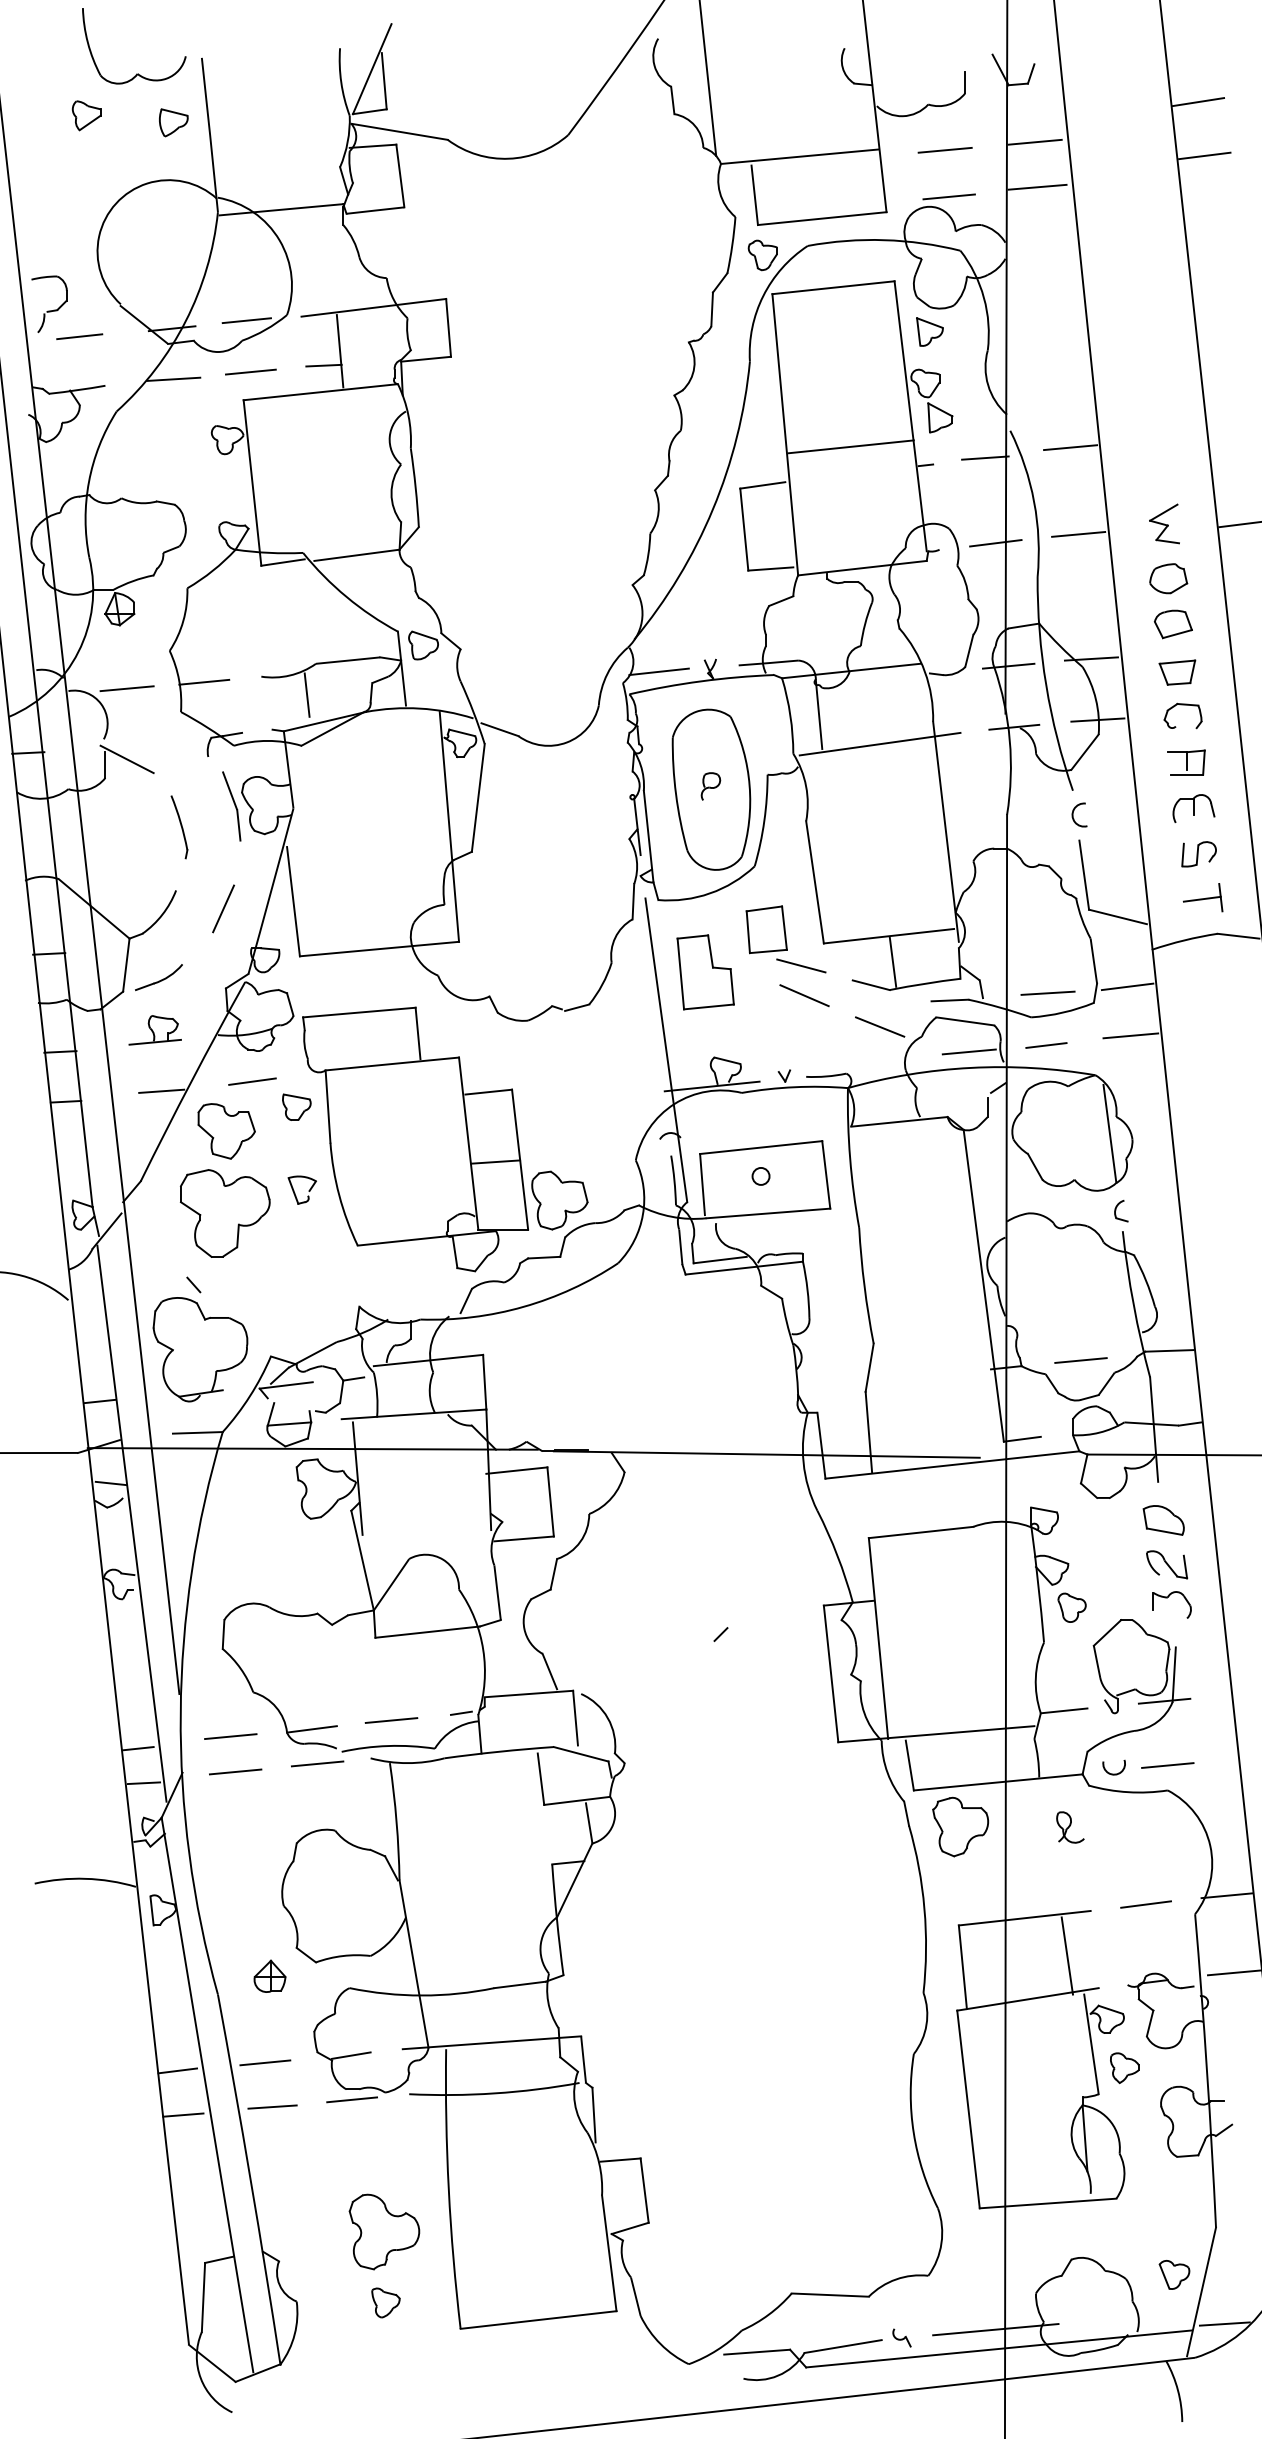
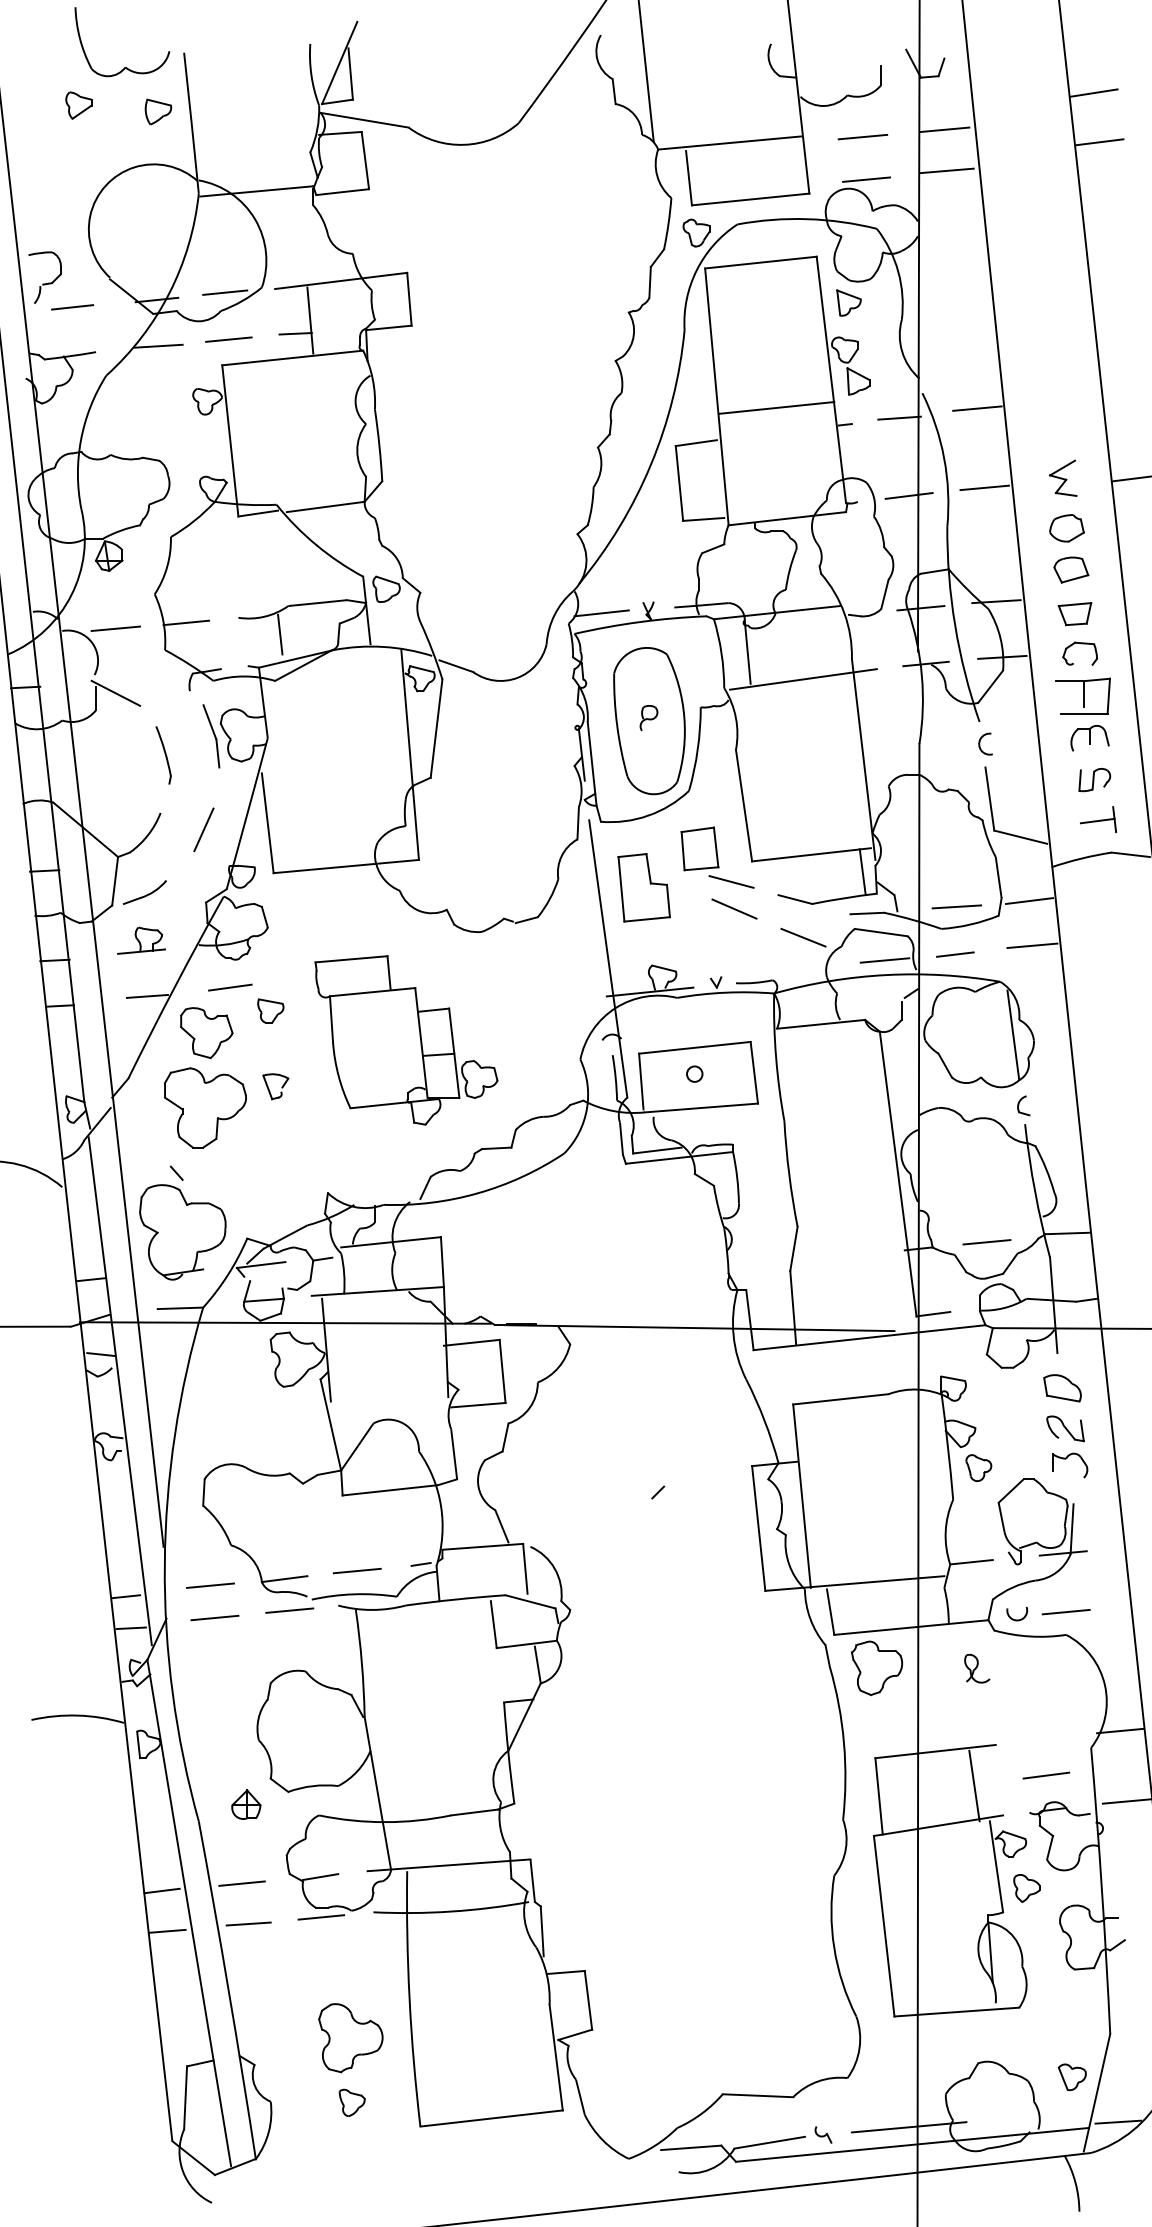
part: (1186, 762) -> (1083, 696), size x1.6
line: (892, 961) -> (862, 871), moved
part: (445, 1139) -> (406, 1040), size x0.7
line: (1145, 1904) -> (1045, 1775), moved

